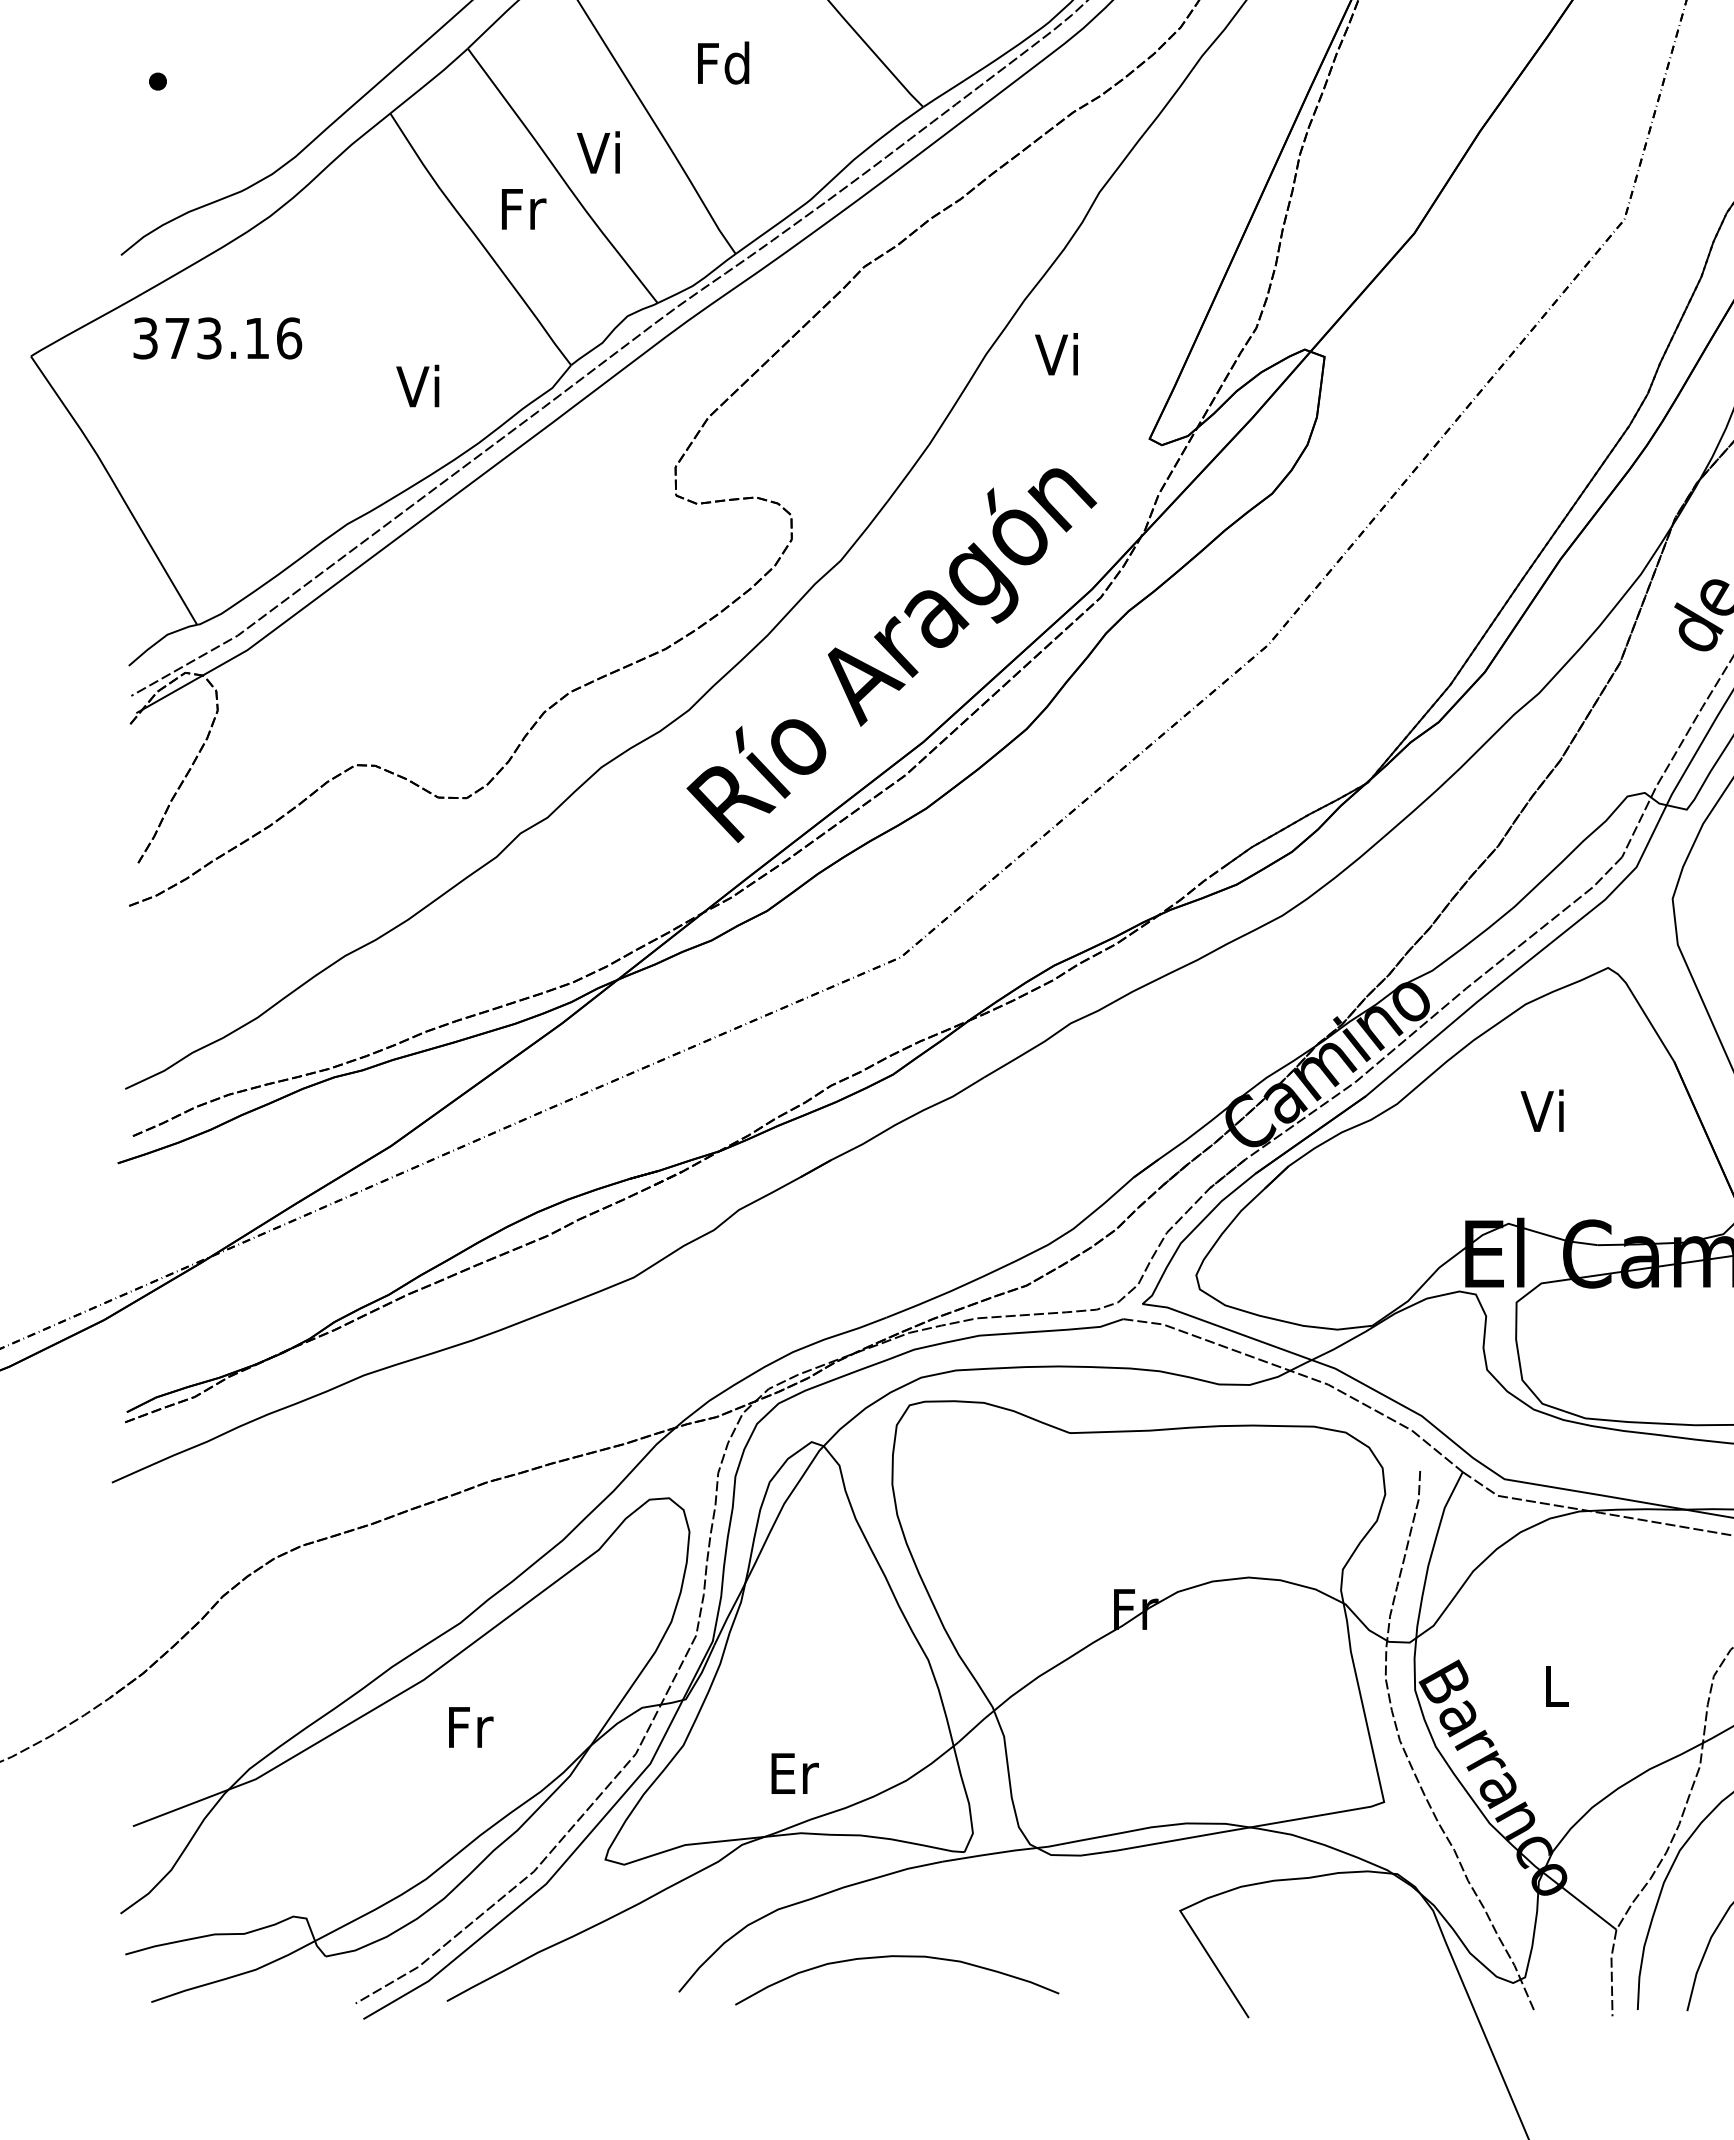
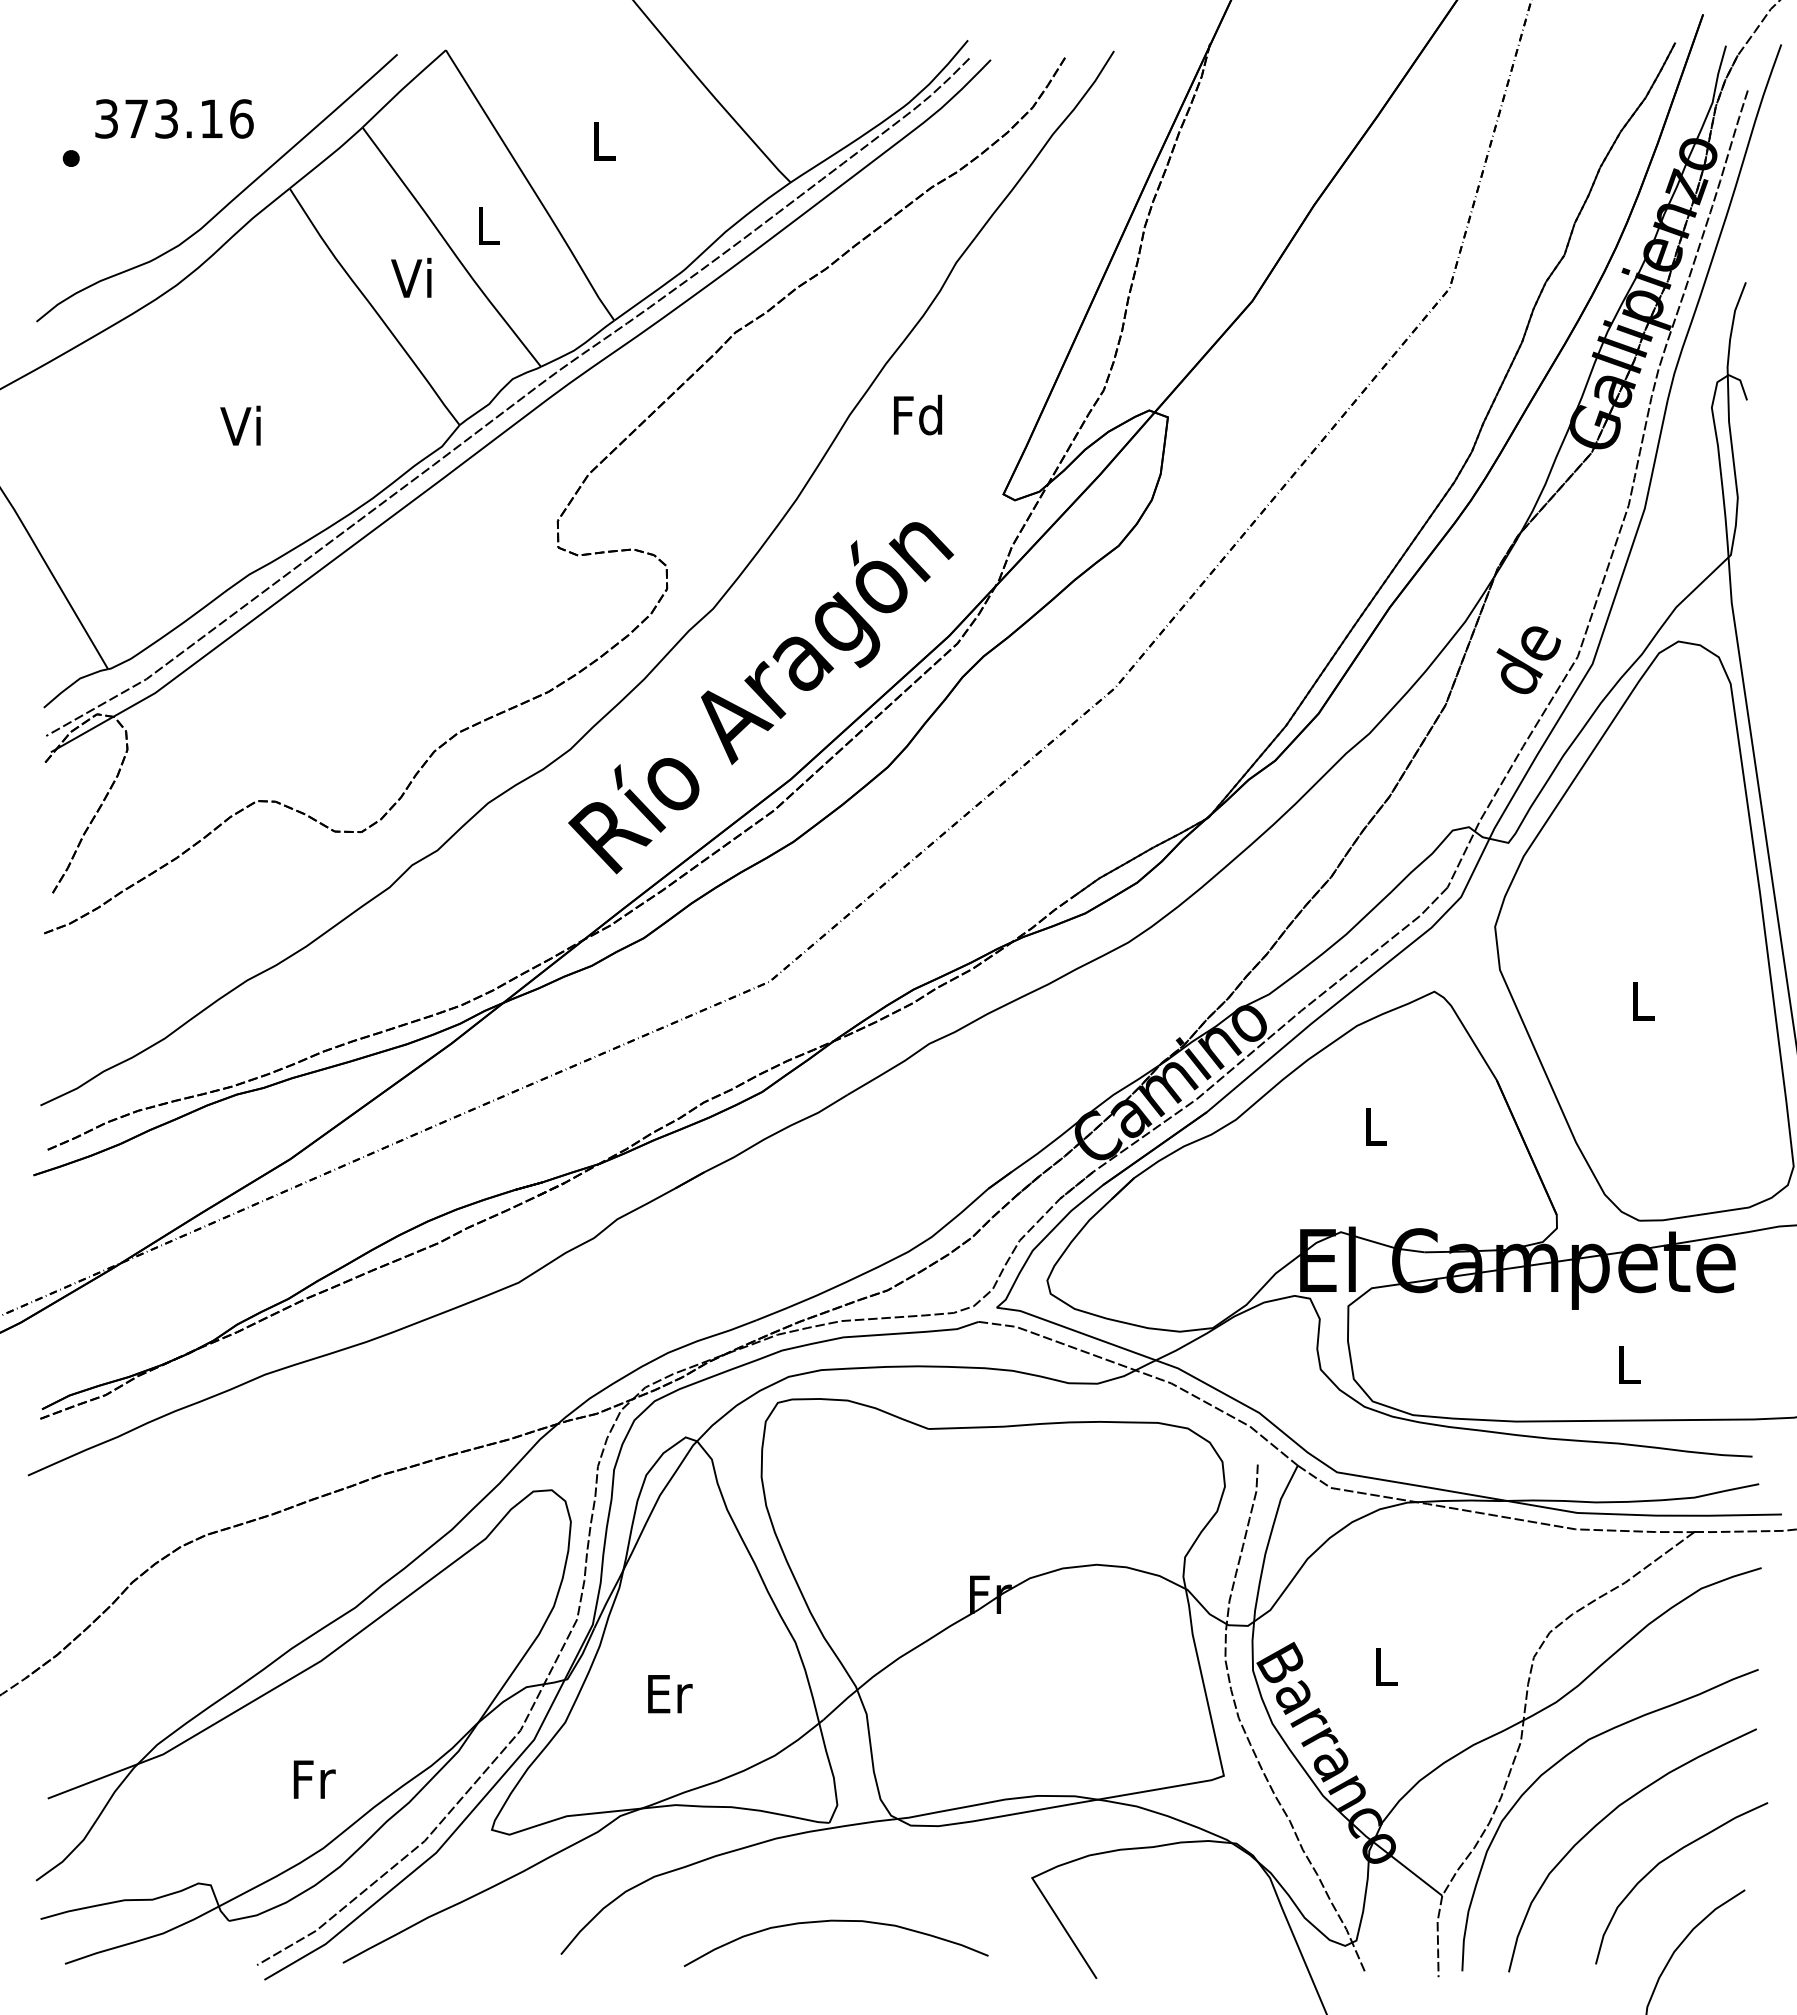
text: (723, 62) -> (602, 140), Fd -> L
text: (598, 151) -> (485, 224), Vi -> L
text: (522, 208) -> (413, 277), Fr -> Vi
text: (217, 337) -> (174, 118), moved
text: (1059, 353) -> (918, 414), Vi -> Fd
text: (417, 385) -> (240, 425), moved
text: (1542, 1110) -> (1372, 1125), Vi -> L
text: (470, 1727) -> (314, 1779), moved
text: (795, 1774) -> (670, 1694), moved
curve: (896, 1957) -> (835, 1921), moved

